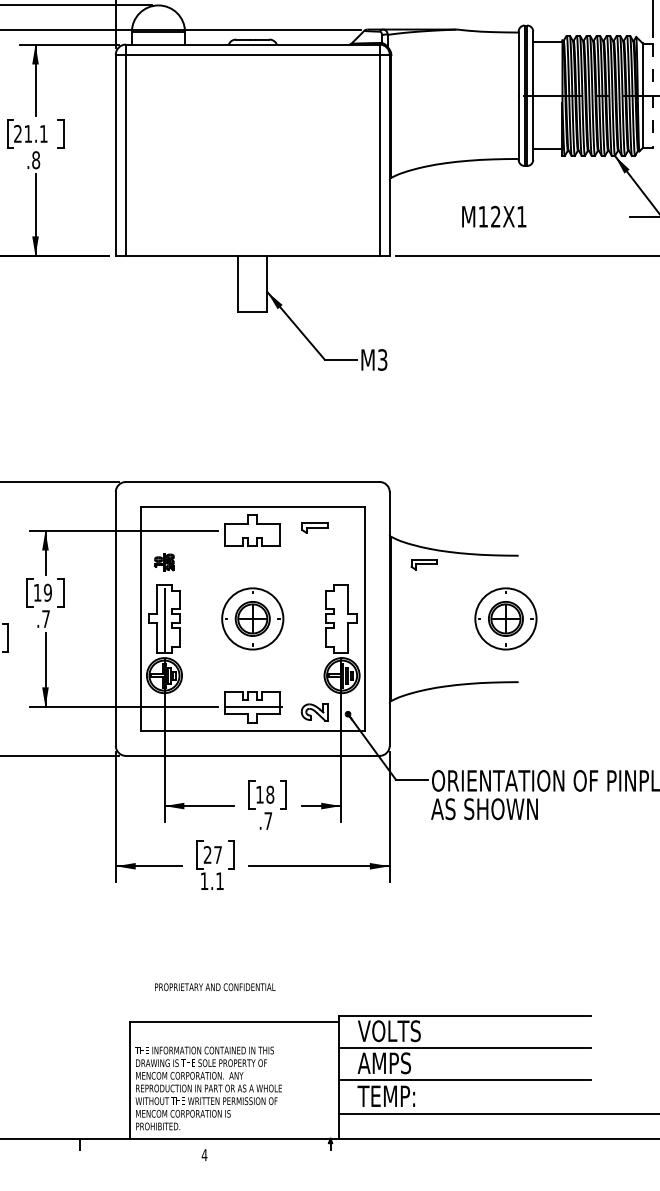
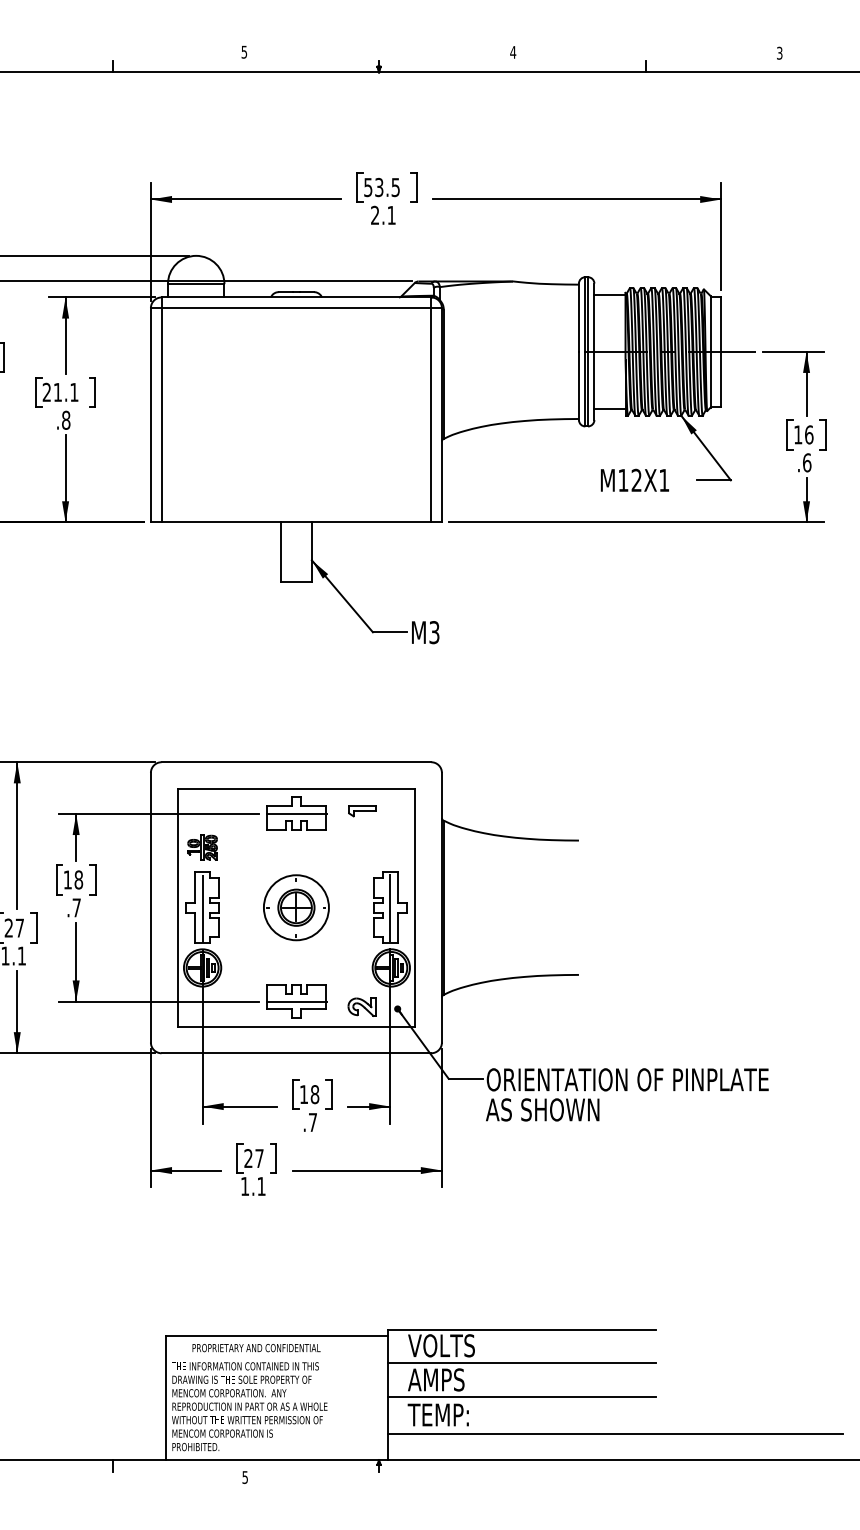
line: (652, 96) -> (721, 352), dashed -> solid
text: (493, 215) -> (634, 479), moved
line: (252, 530) -> (296, 813), added
part: (164, 562) -> (202, 847), size x1.43
part: (424, 565) -> (478, 850), removed
text: (47, 592) -> (78, 879), 19 -> 18
part: (506, 618) -> (565, 907), removed
line: (341, 619) -> (390, 908), added
text: (215, 987) -> (256, 1348), moved
text: (204, 1155) -> (245, 1477), 4 -> 5

